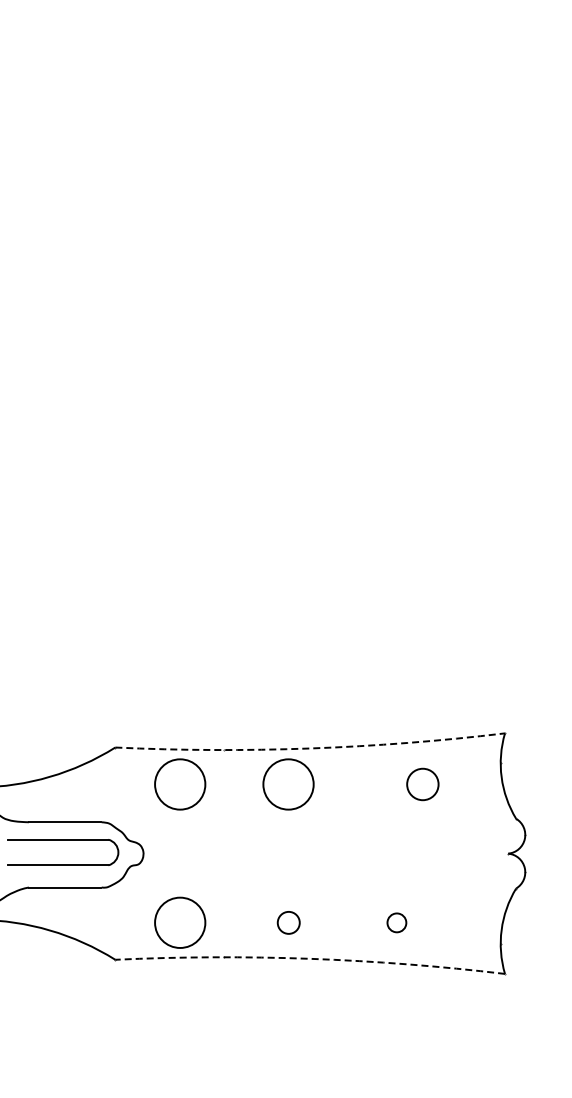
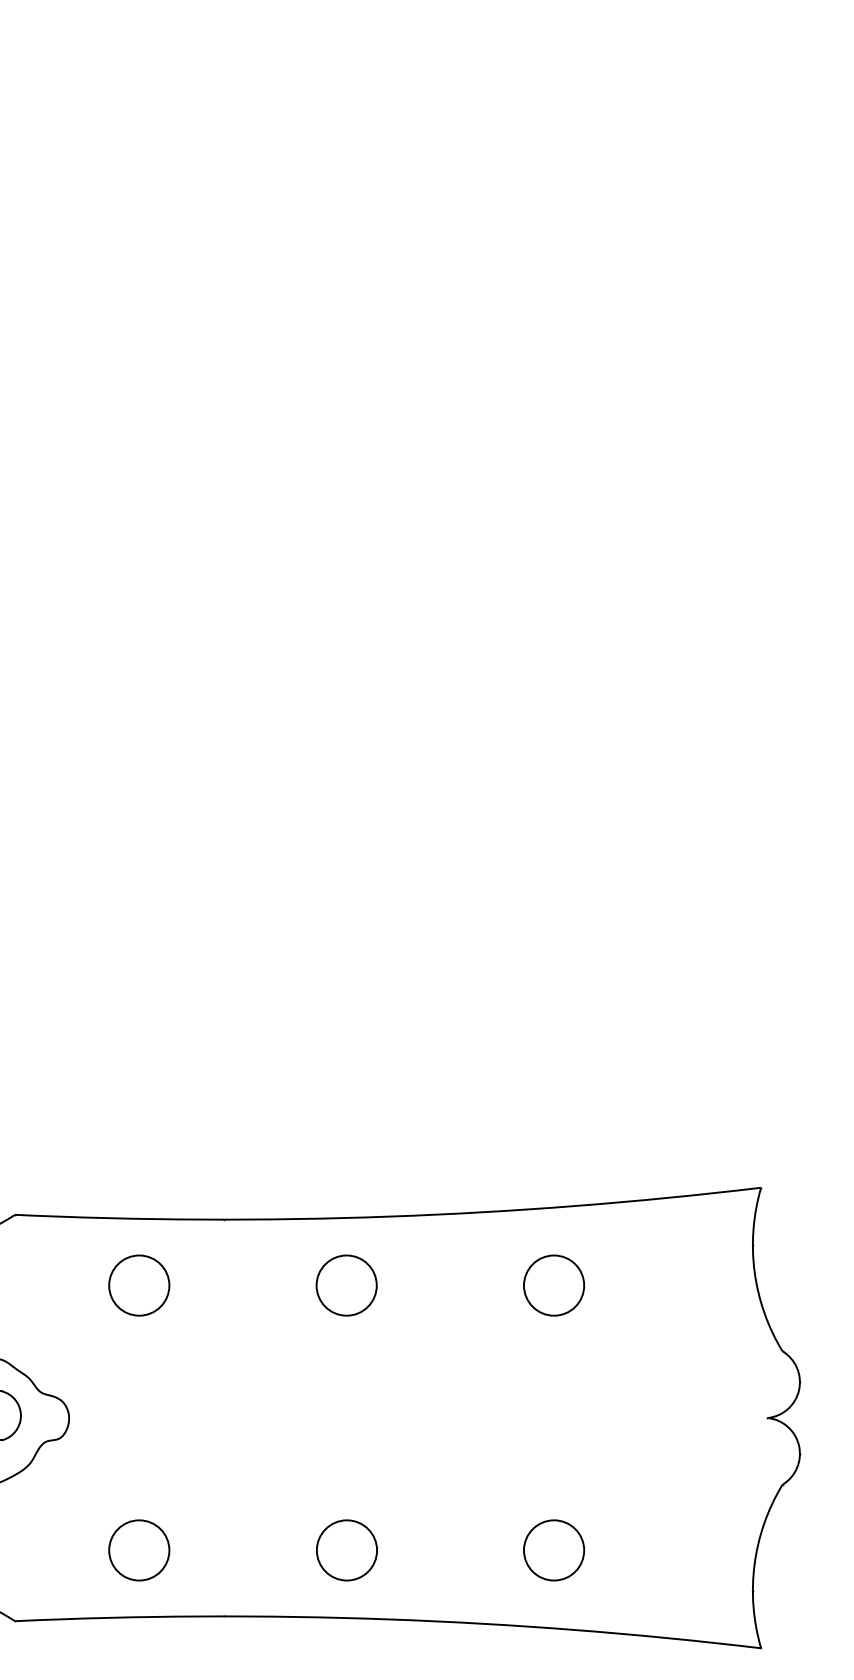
arc: (310, 748) -> (388, 1216), dashed -> solid
circle: (179, 784) -> (137, 1285), size x0.62
circle: (288, 784) -> (346, 1285), size x0.62
circle: (422, 784) -> (553, 1285), moved
circle: (179, 922) -> (137, 1549), size x0.62
circle: (288, 922) -> (346, 1549), size x1.43
circle: (396, 922) -> (553, 1549), size x1.67
arc: (310, 958) -> (388, 1618), dashed -> solid

